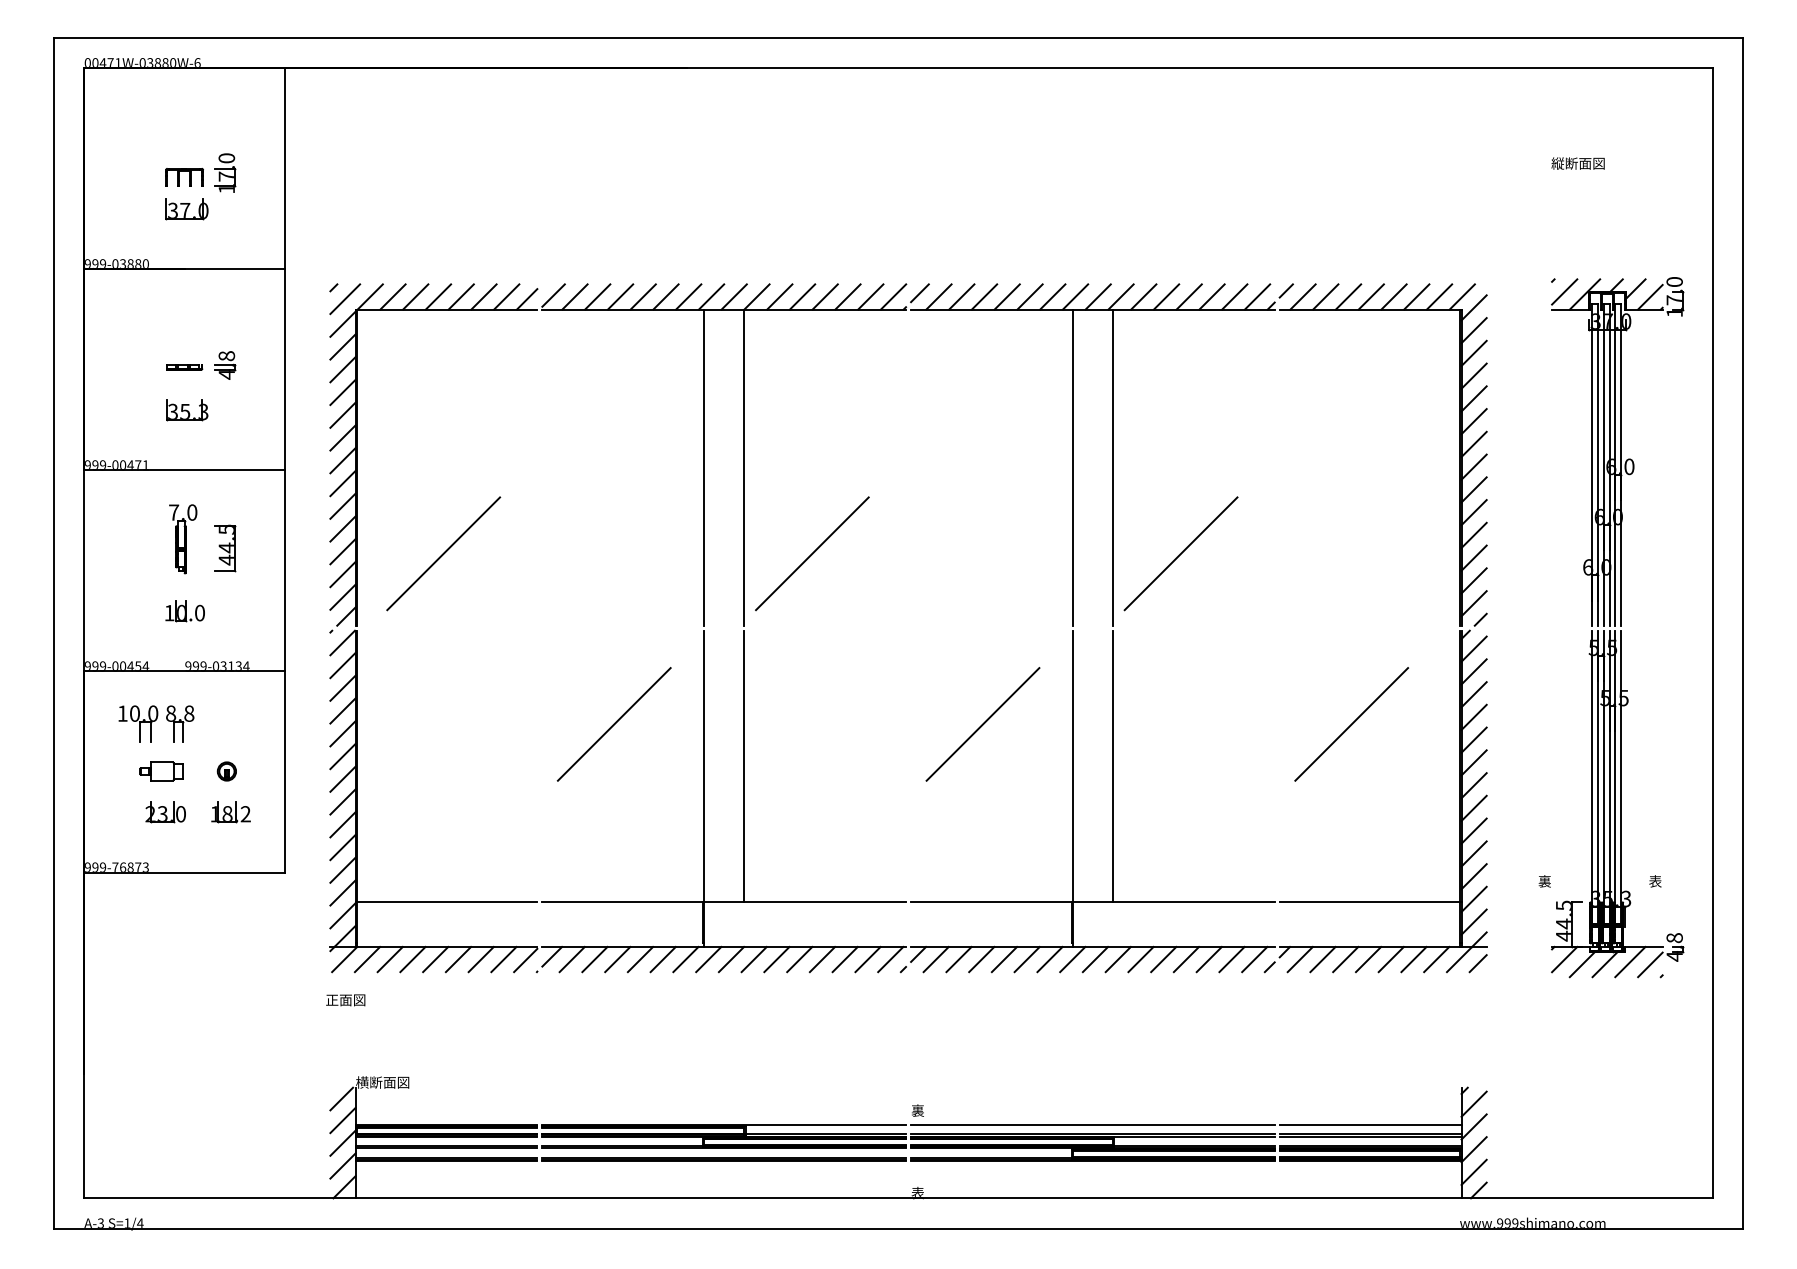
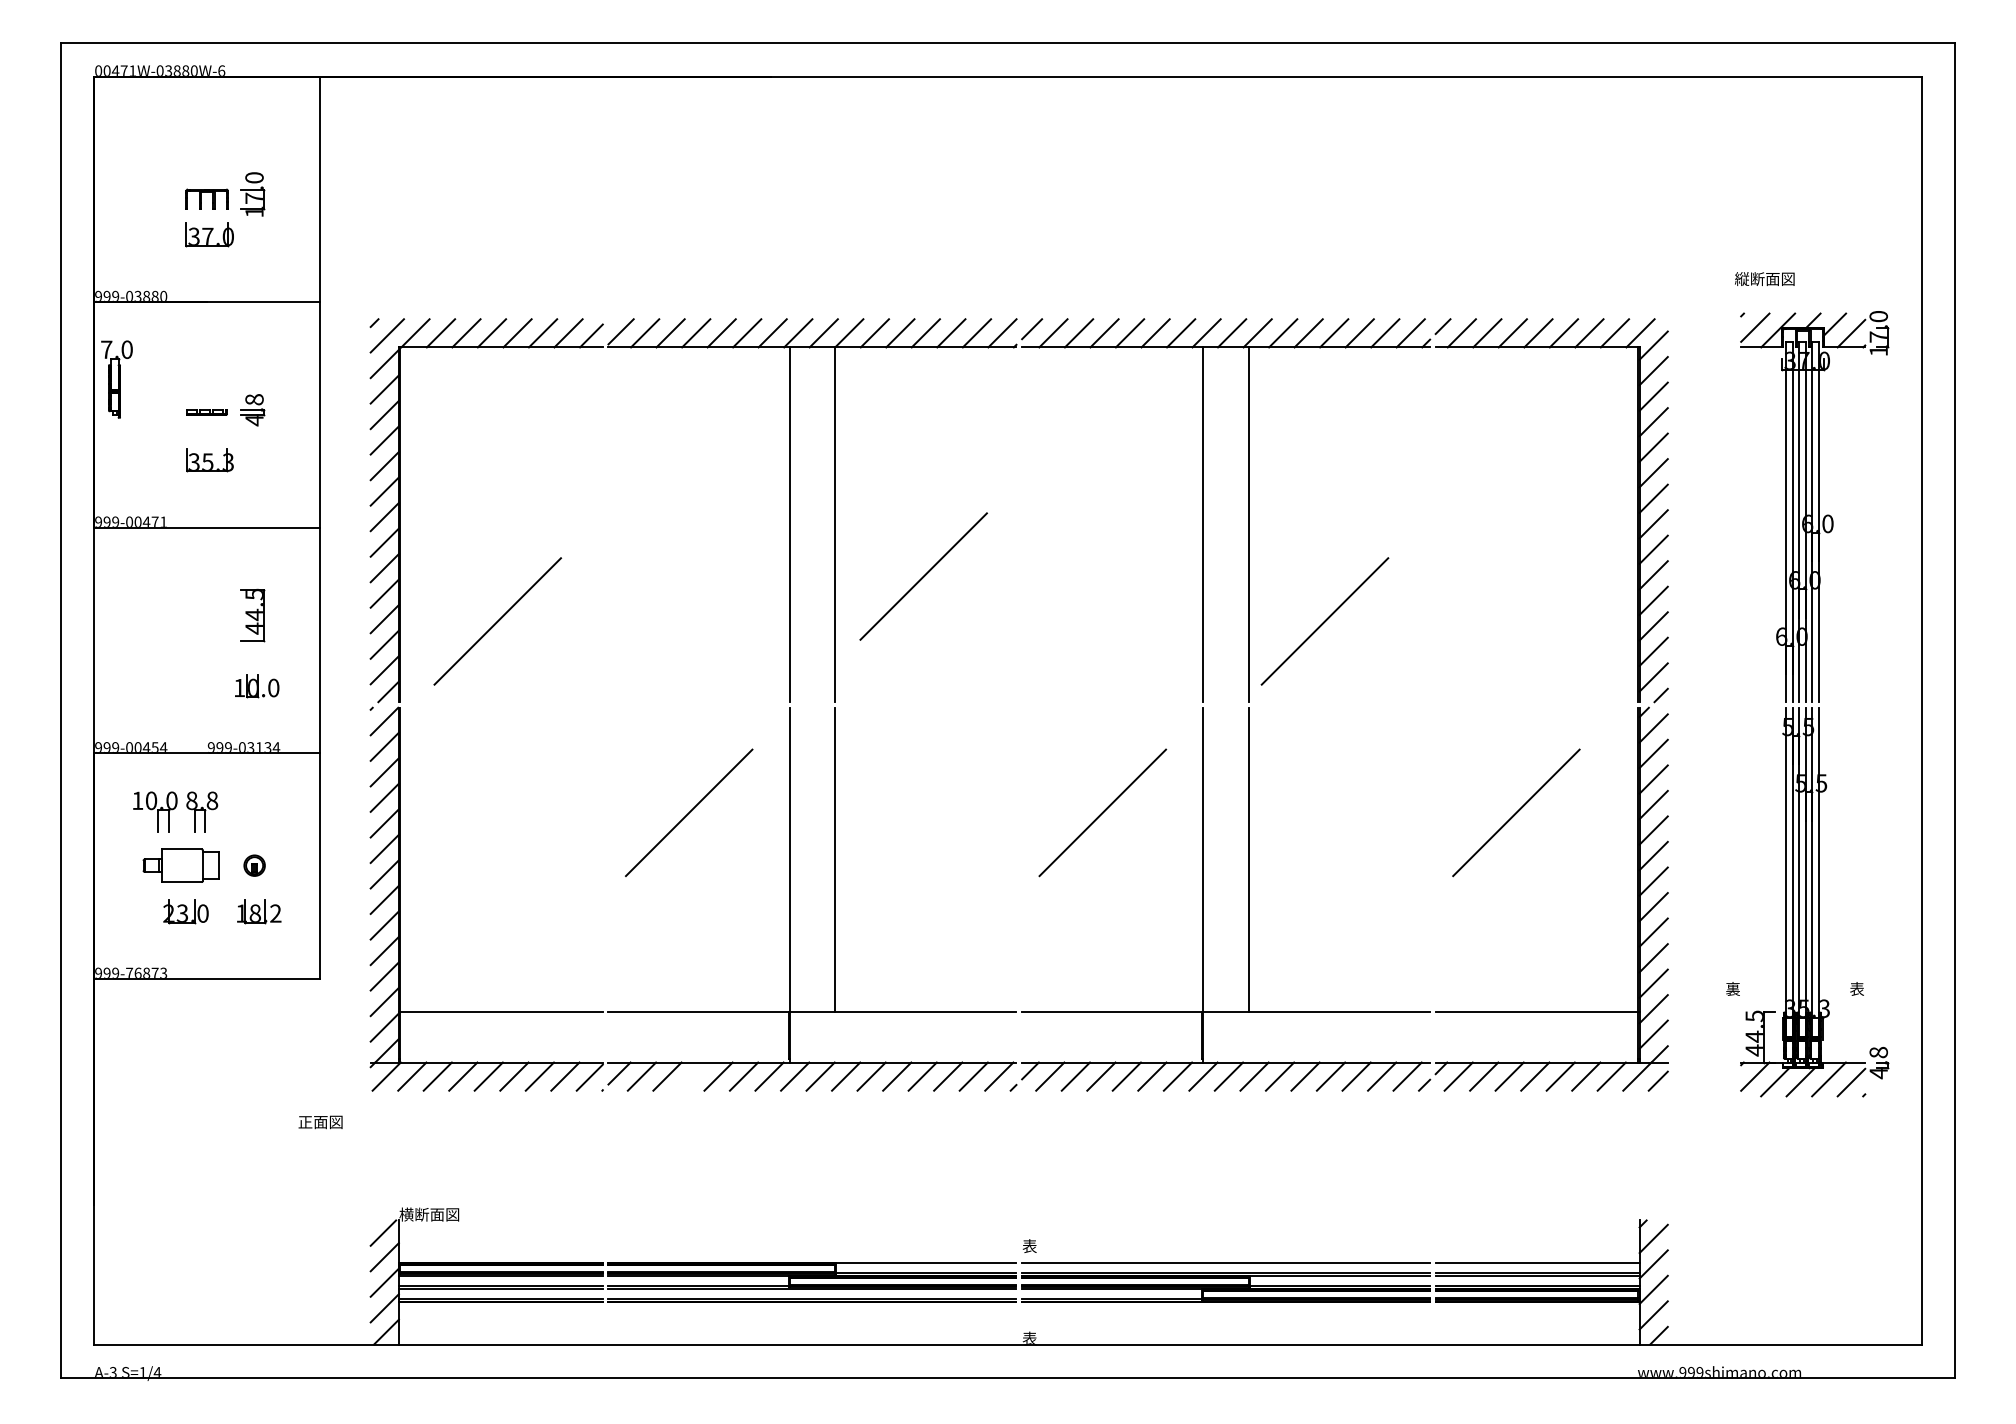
text: (1577, 163) -> (1764, 278), moved
part: (183, 539) -> (117, 379), moved
line: (812, 553) -> (923, 576), moved
part: (184, 611) -> (256, 686), moved
part: (161, 771) -> (181, 865), size x1.6
line: (617, 959) -> (692, 1076), removed
text: (345, 1000) -> (320, 1122), moved
text: (917, 1110) -> (1029, 1245), 裏 -> 表

